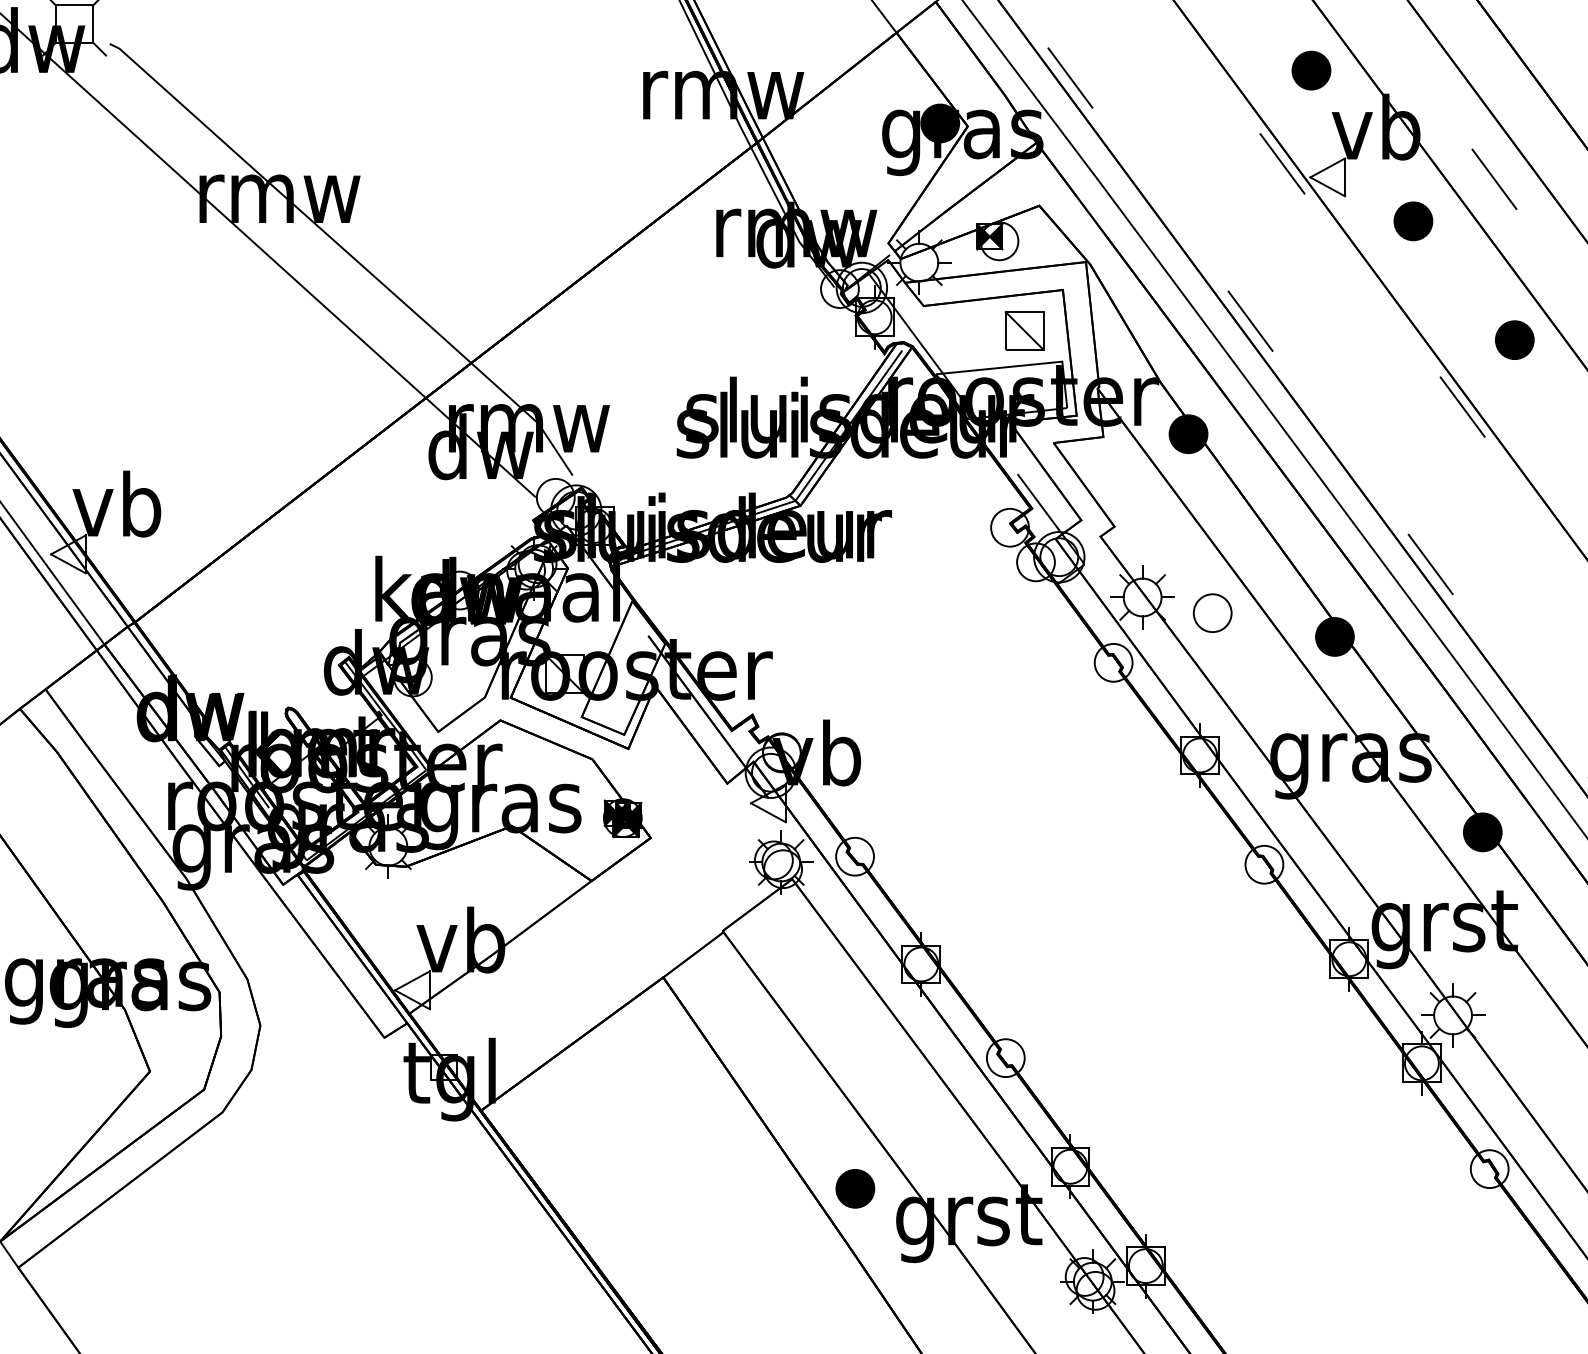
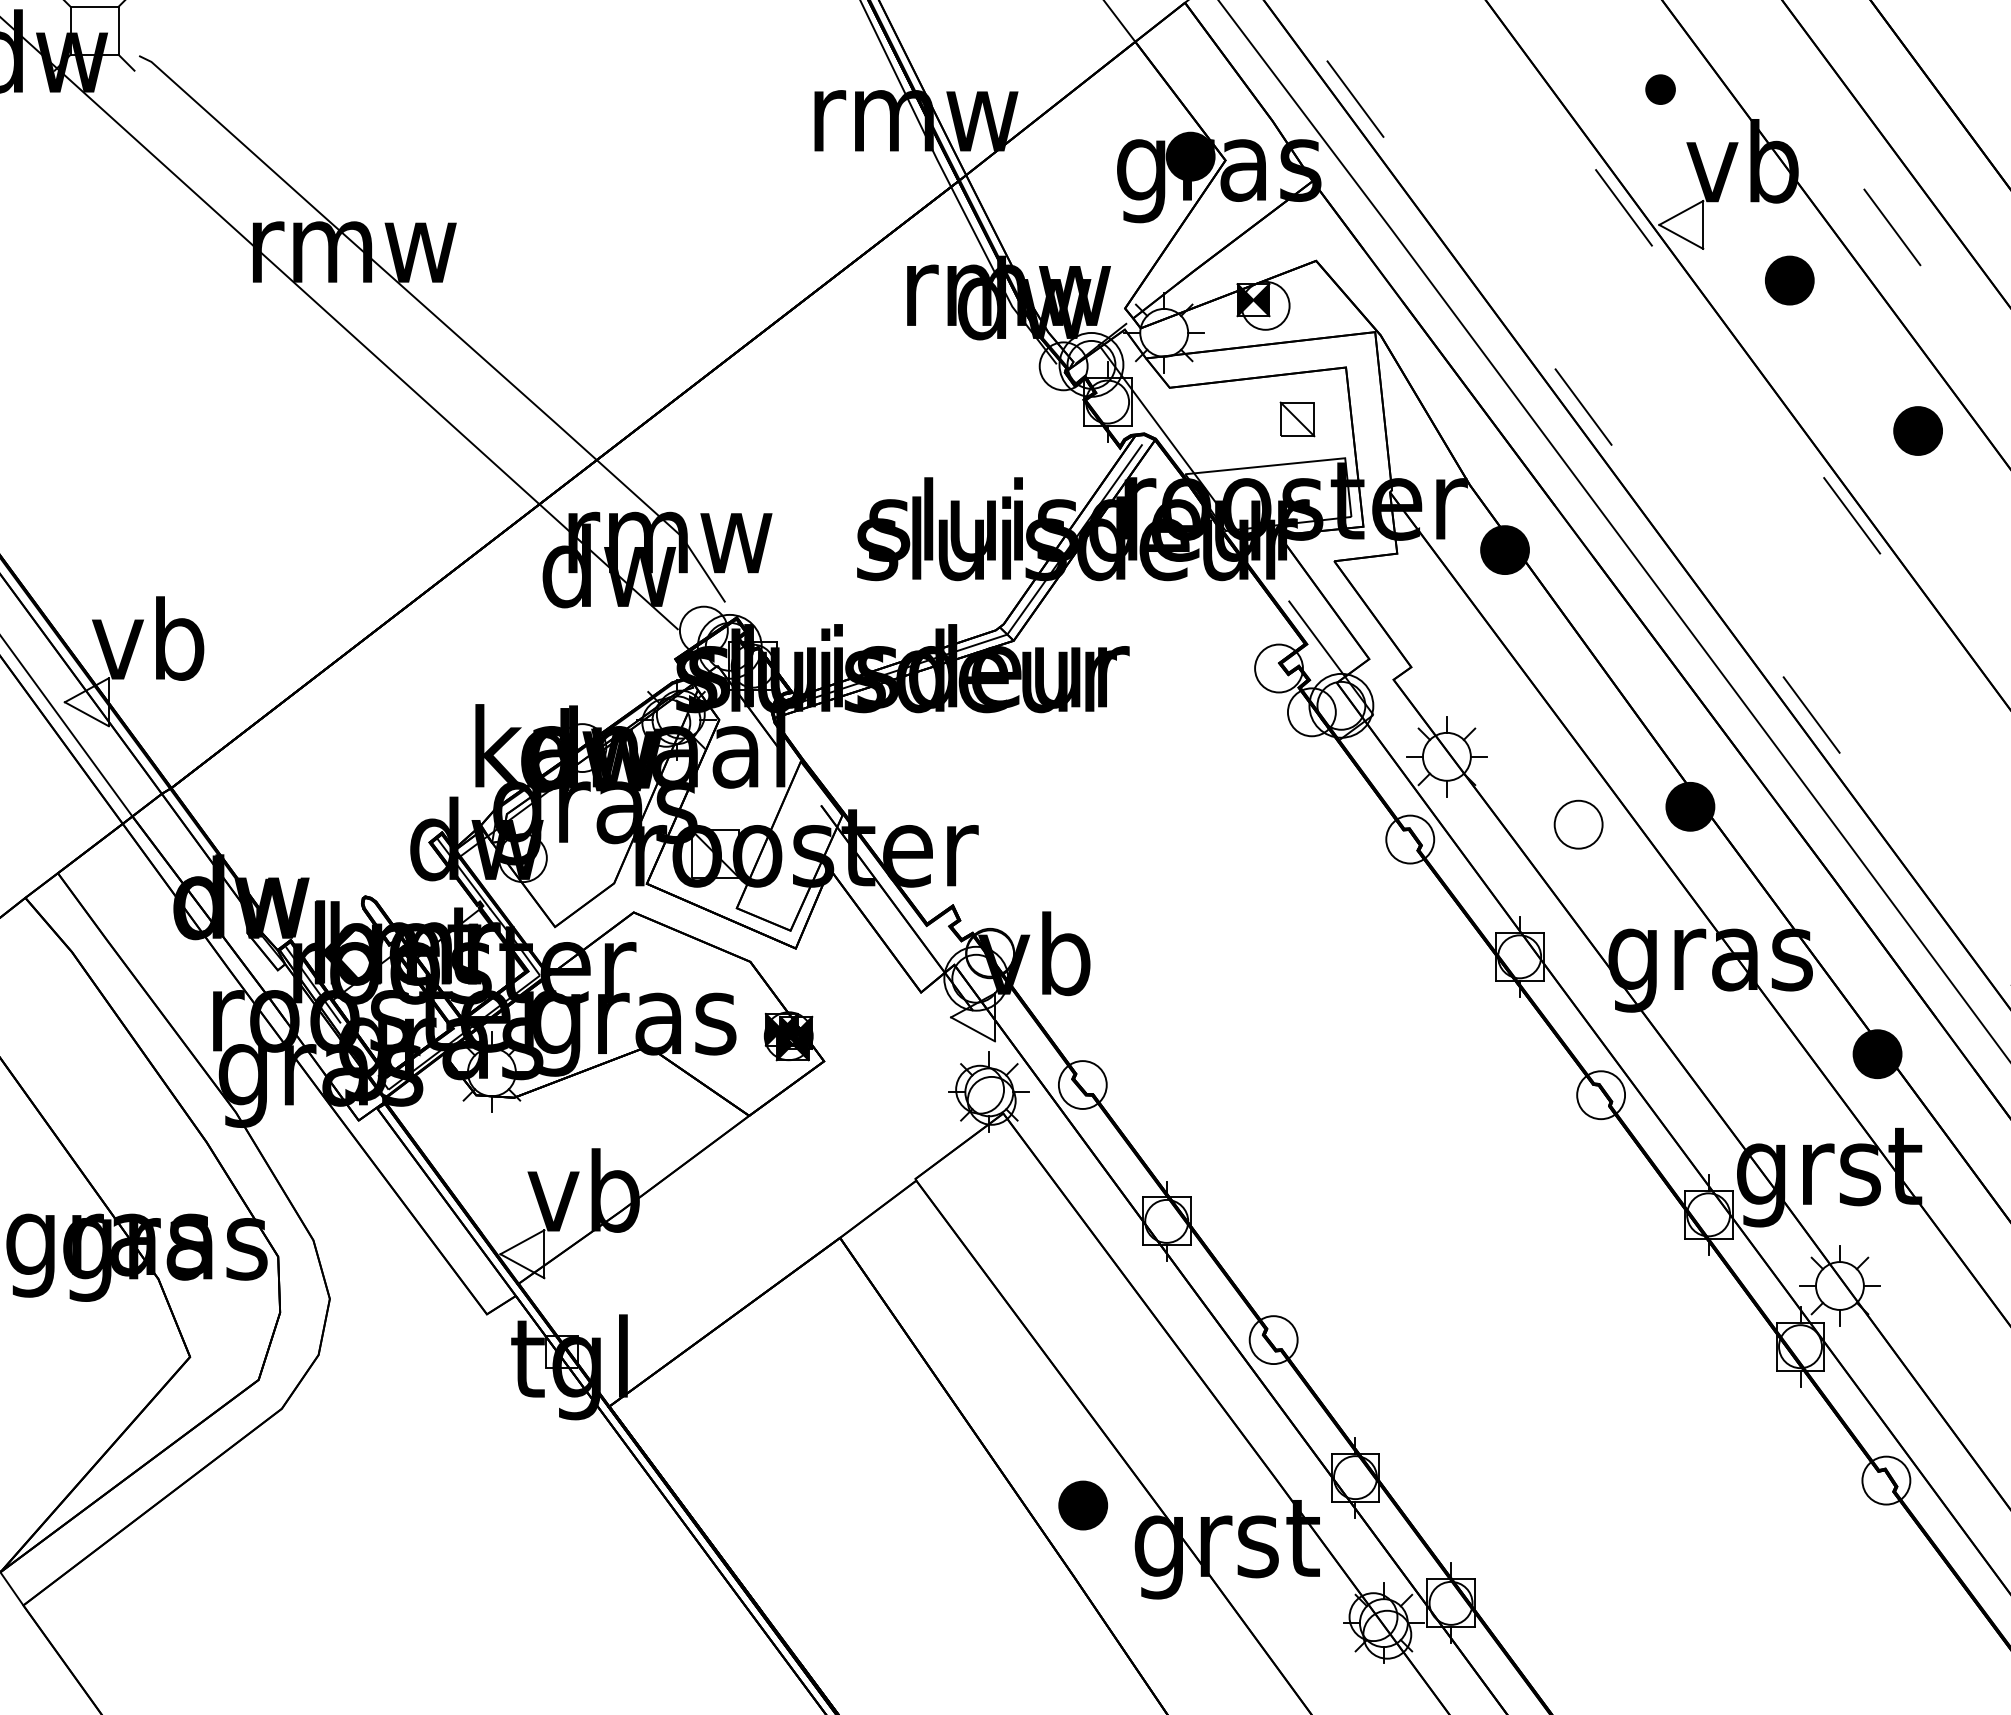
part: (1311, 70) -> (1660, 89), size x0.6
part: (1024, 331) -> (1297, 419), size x0.7
part: (1212, 613) -> (1578, 824), moved

